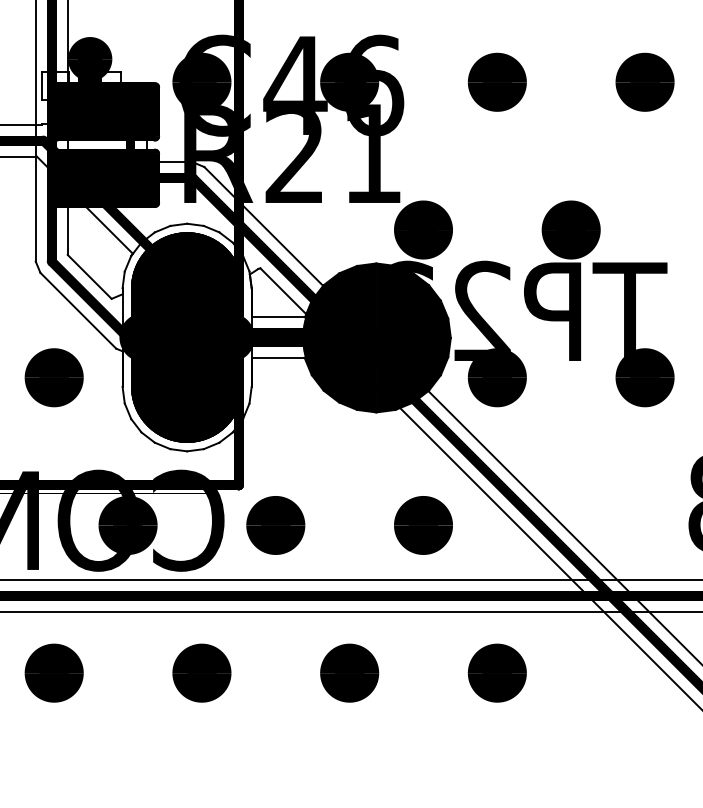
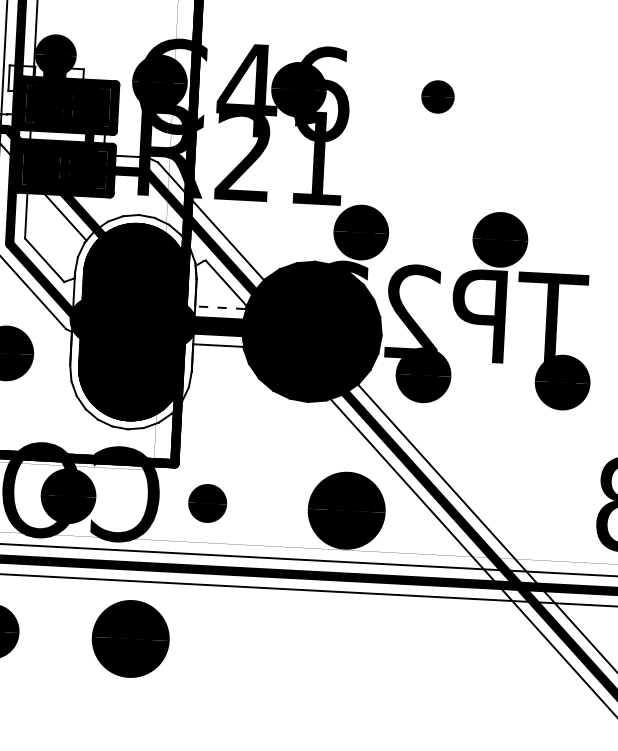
part: (496, 81) -> (437, 96), size x0.6
part: (644, 81) -> (576, 103), removed
line: (278, 317) -> (220, 307), solid -> dashed
part: (275, 525) -> (207, 503), size x0.7
part: (423, 525) -> (346, 510), size x1.4
part: (201, 672) -> (130, 638), size x1.4
part: (349, 672) -> (269, 645), removed
part: (496, 672) -> (408, 652), removed

